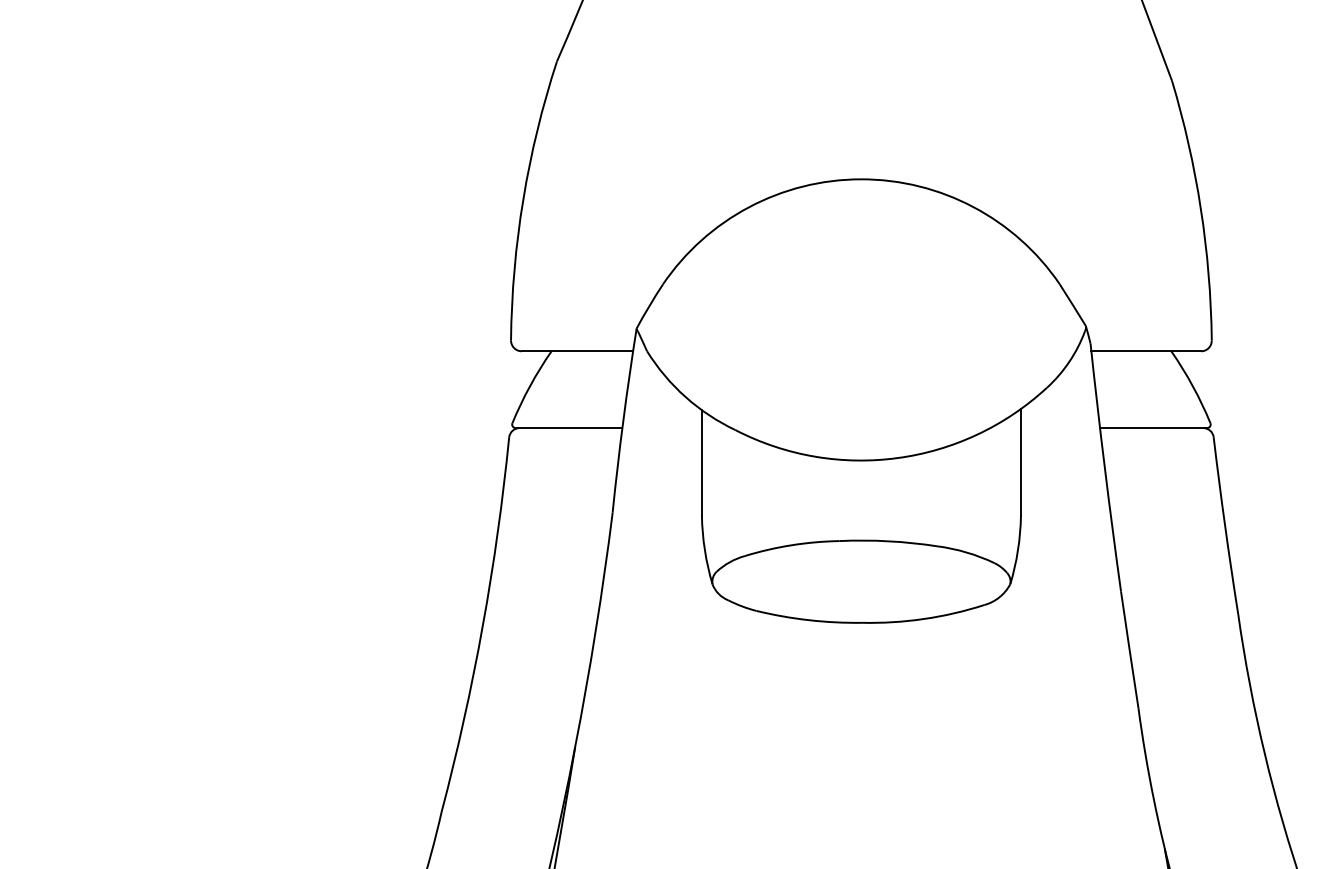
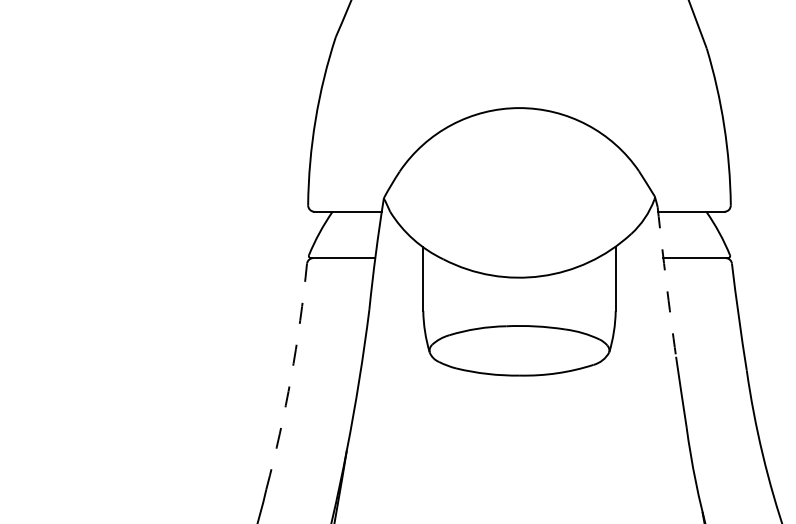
arc: (1105, 468) -> (666, 282), solid -> dashed
arc: (483, 625) -> (291, 377), solid -> dashed

